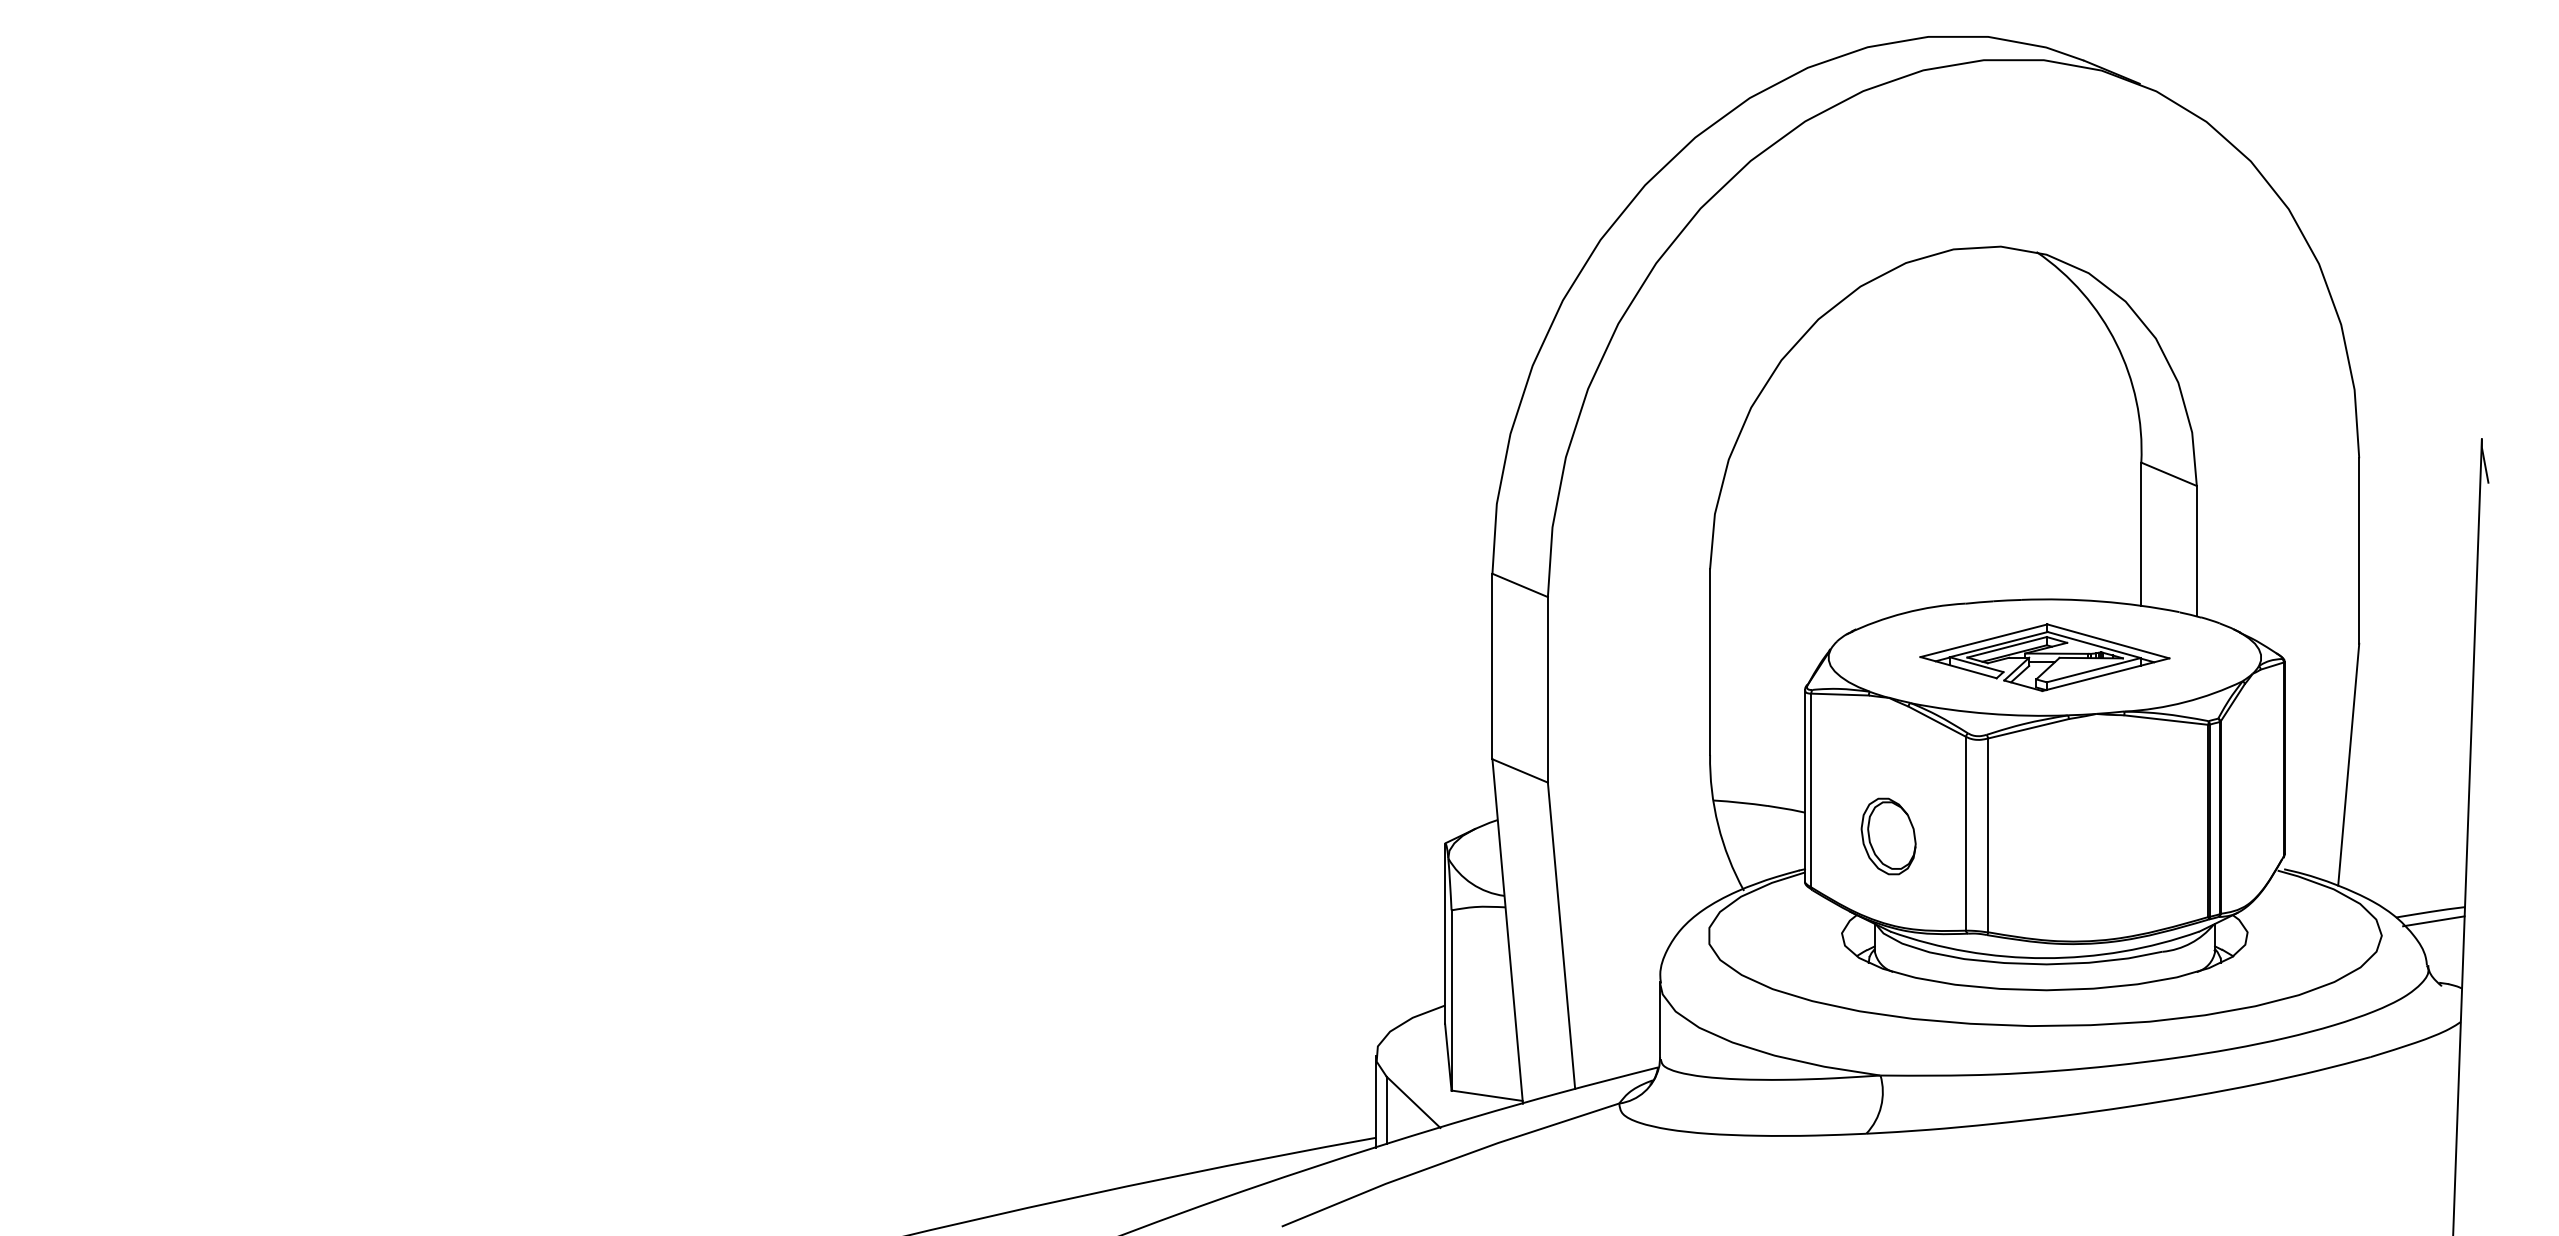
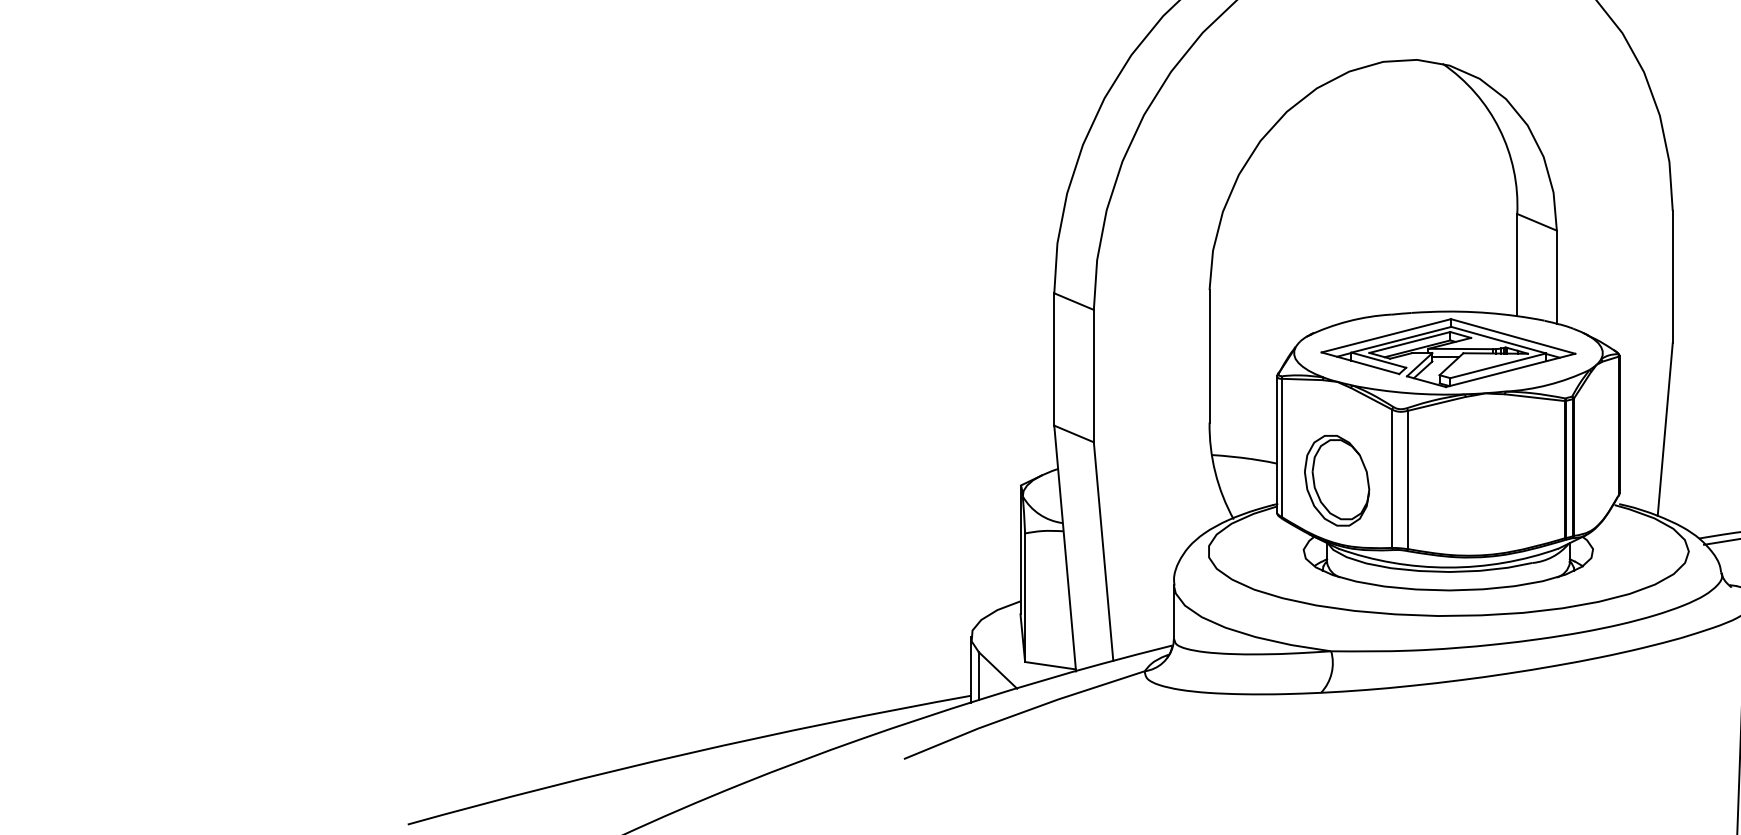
part: (2044, 657) -> (1448, 353), size x1.43
part: (1888, 836) -> (1336, 480), size x1.67

